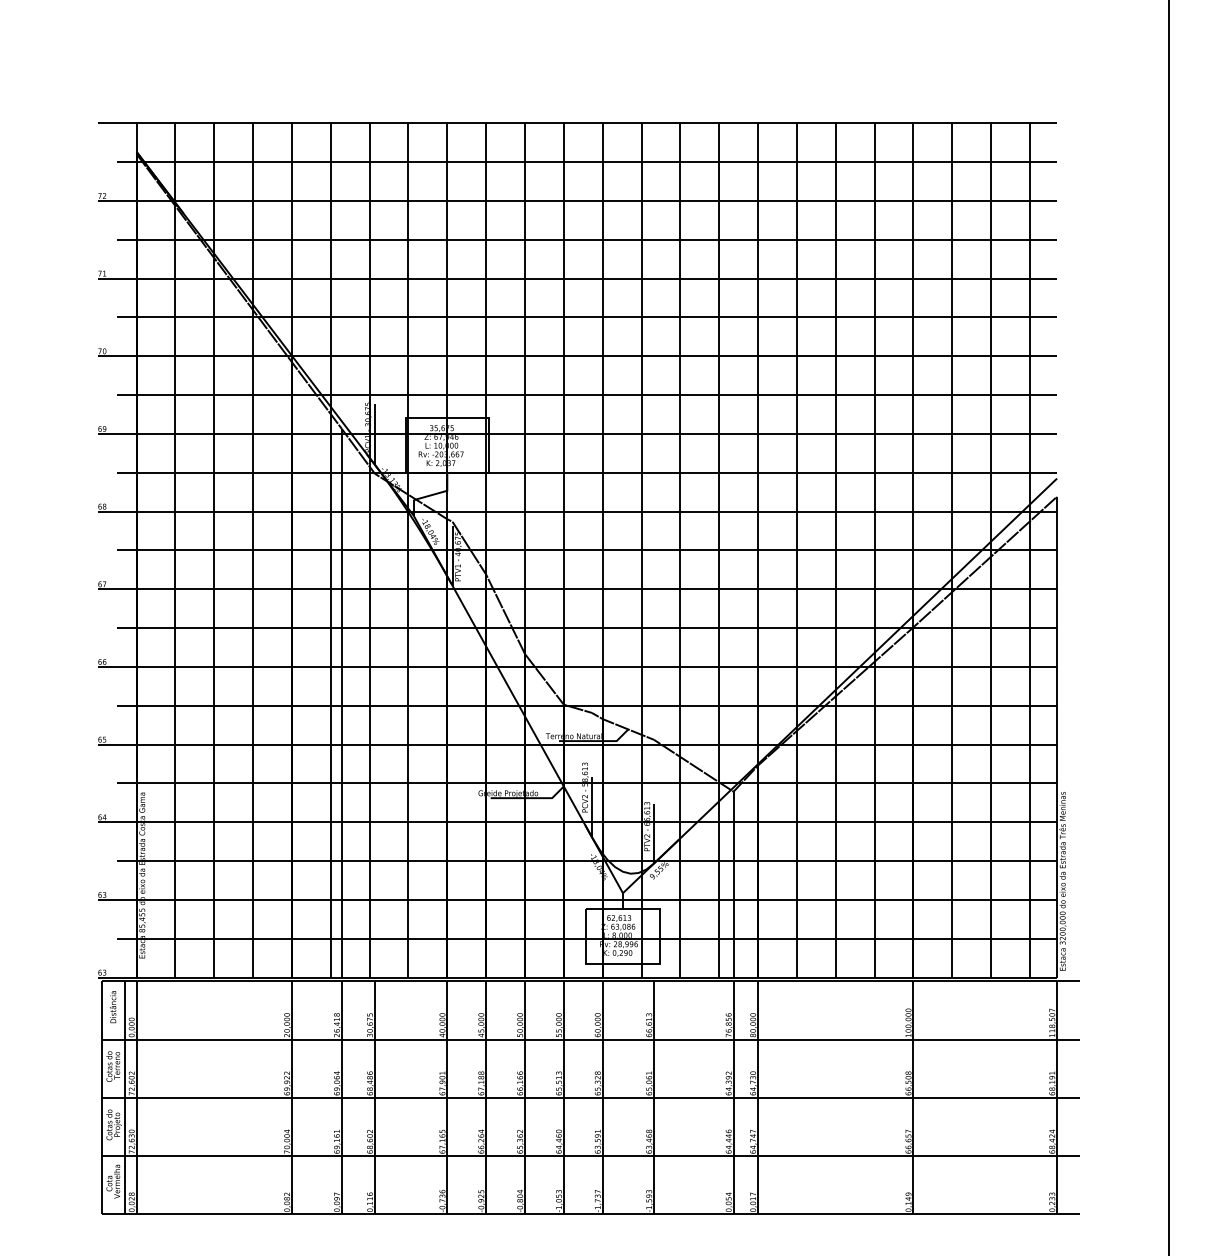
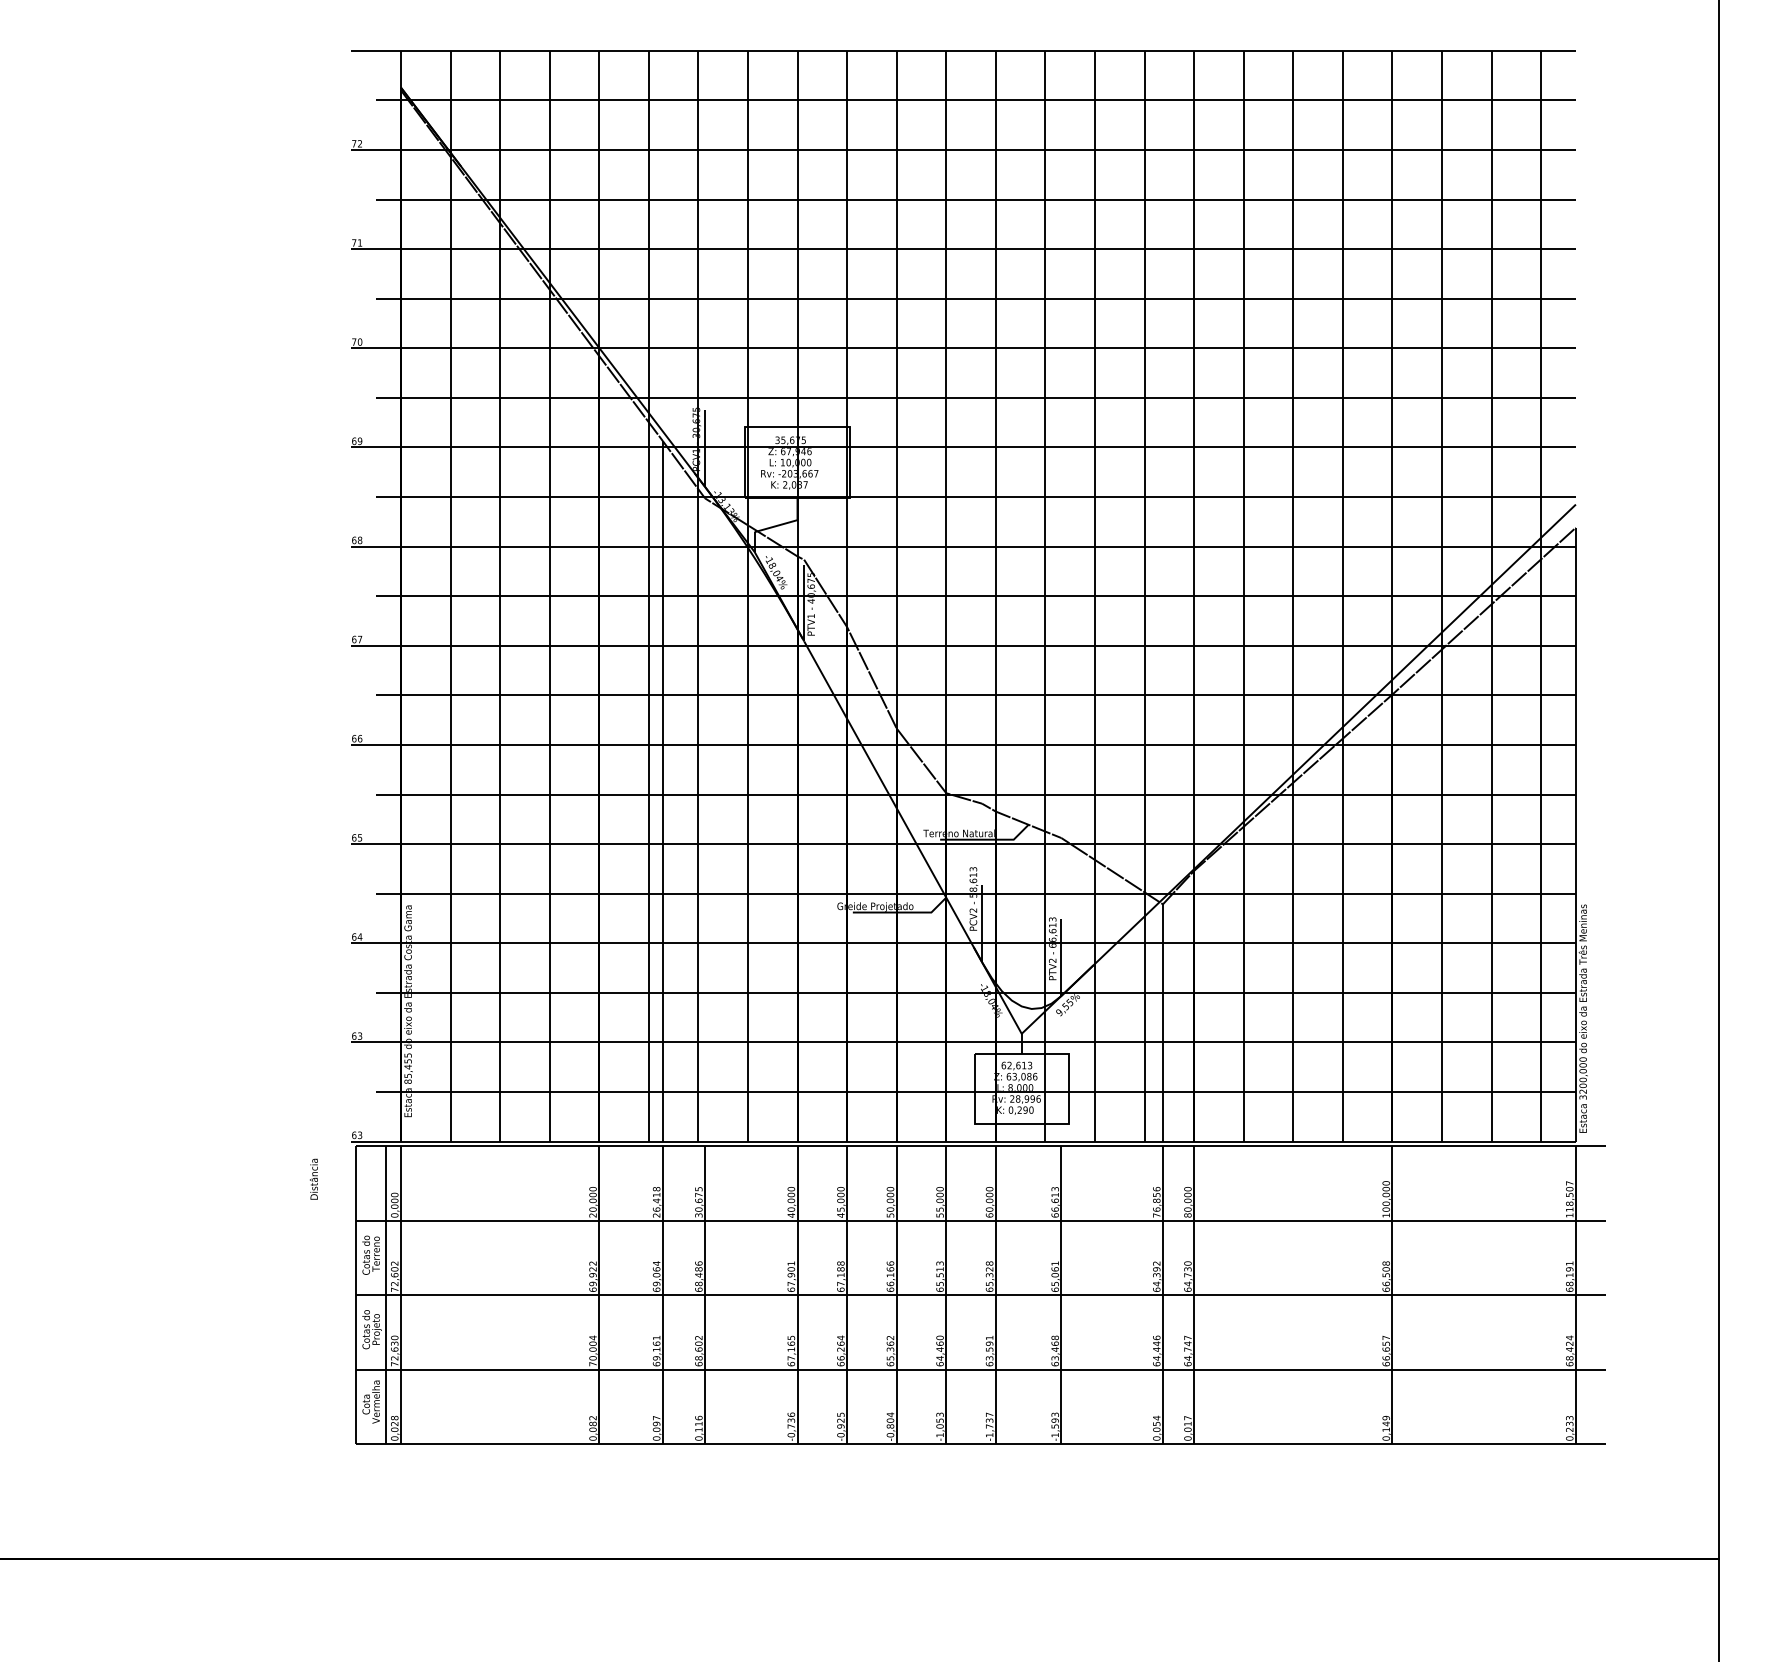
text: (112, 1006) -> (313, 1178), moved

